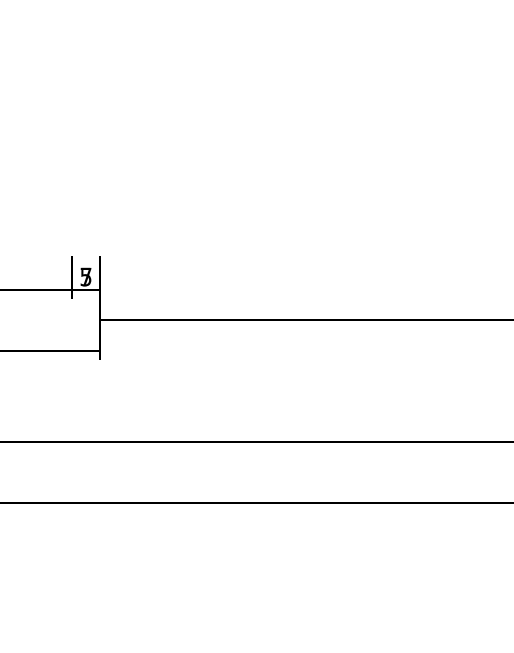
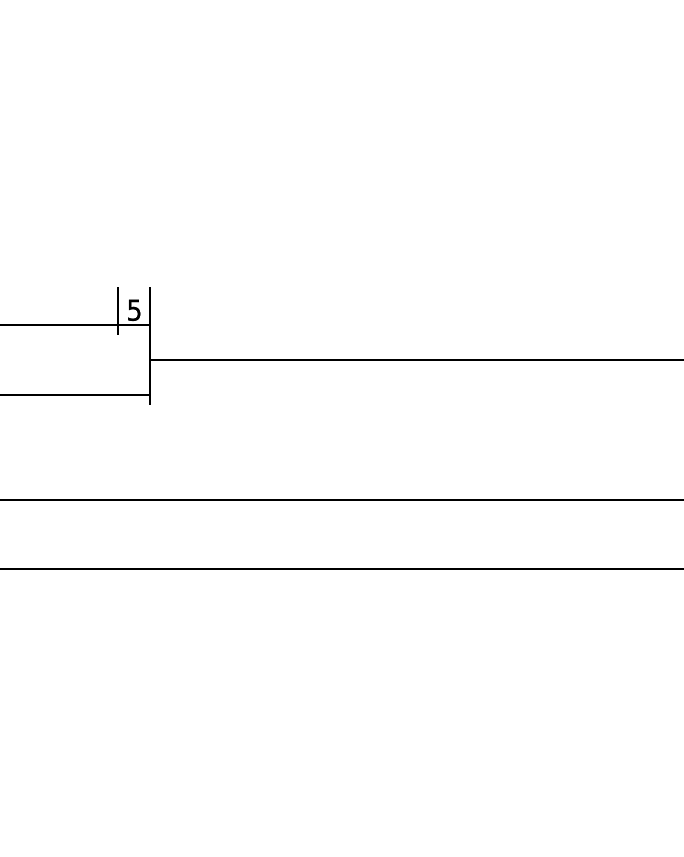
text: (86, 276) -> (134, 309), 7 -> 5

